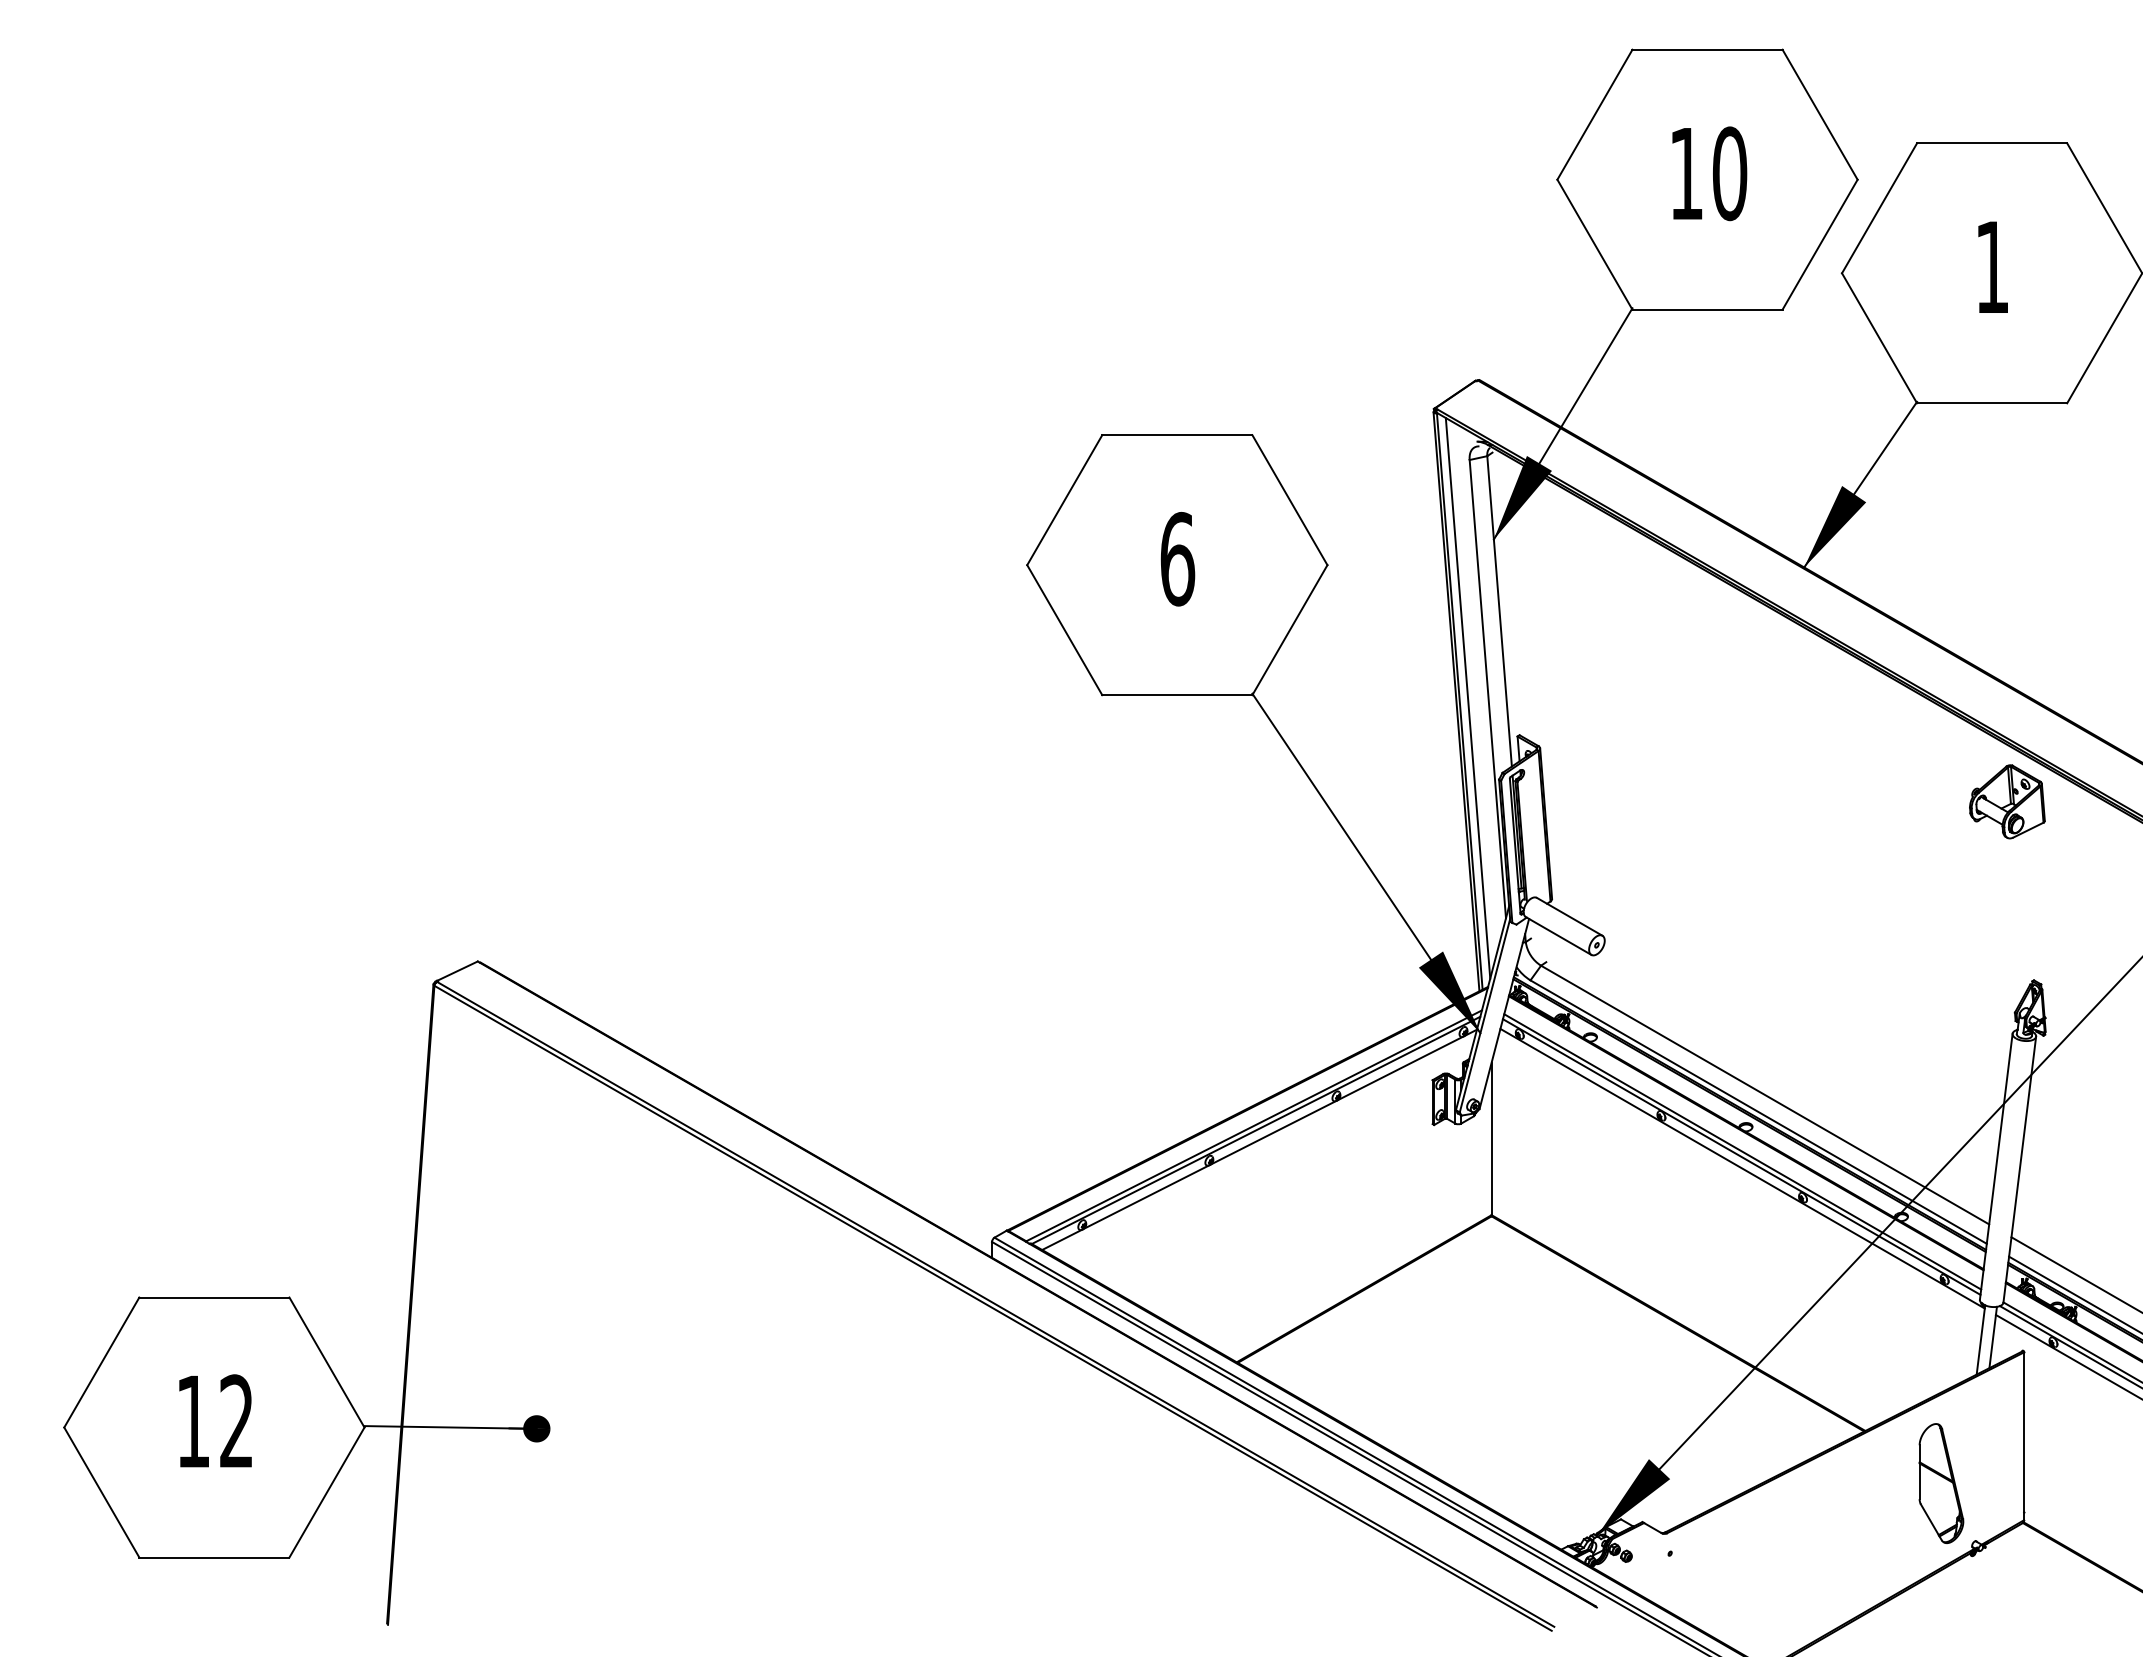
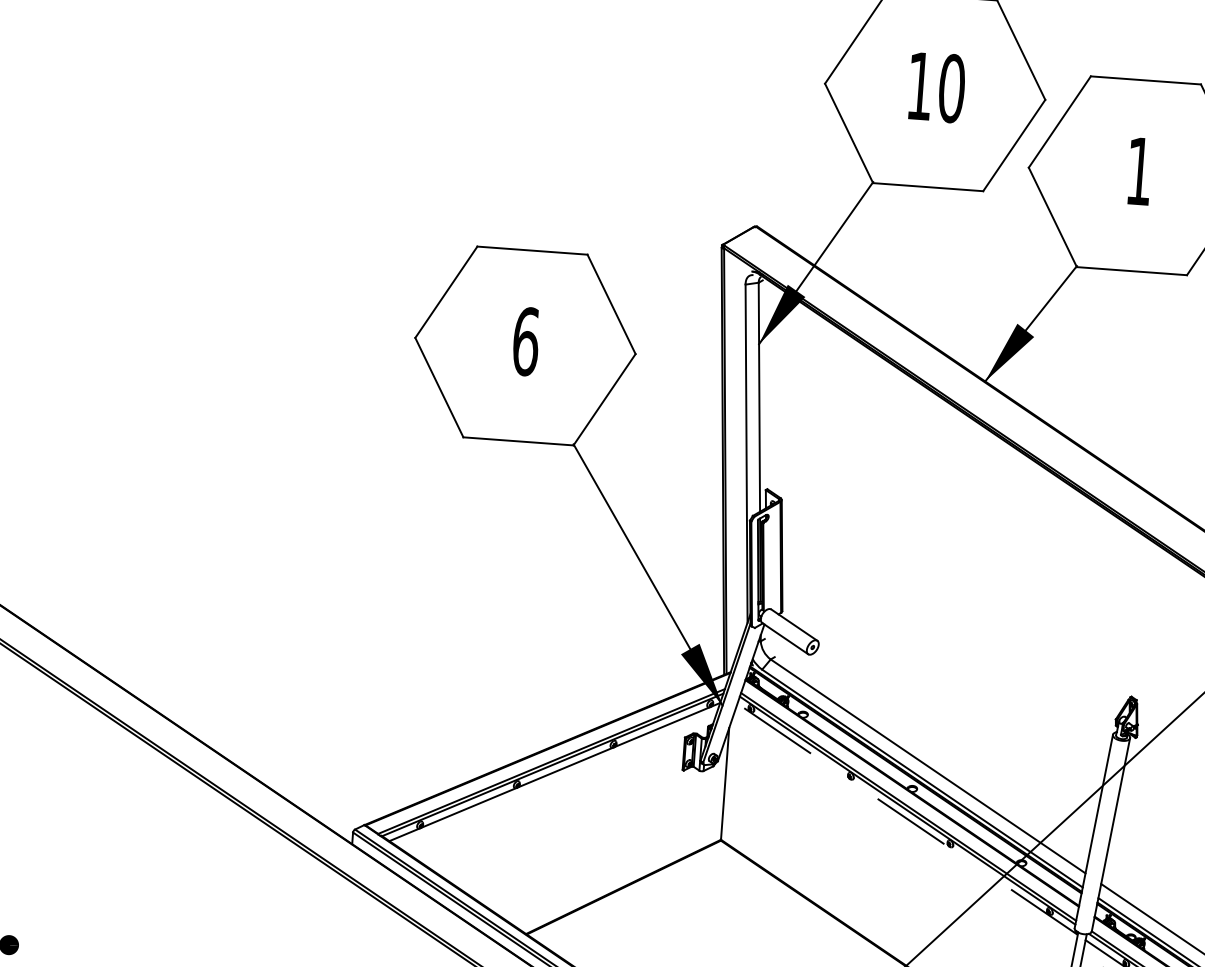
line: (1467, 698) -> (731, 459), removed
part: (2007, 801) -> (1121, 564), removed
line: (1742, 1168) -> (907, 819), solid -> dashed

